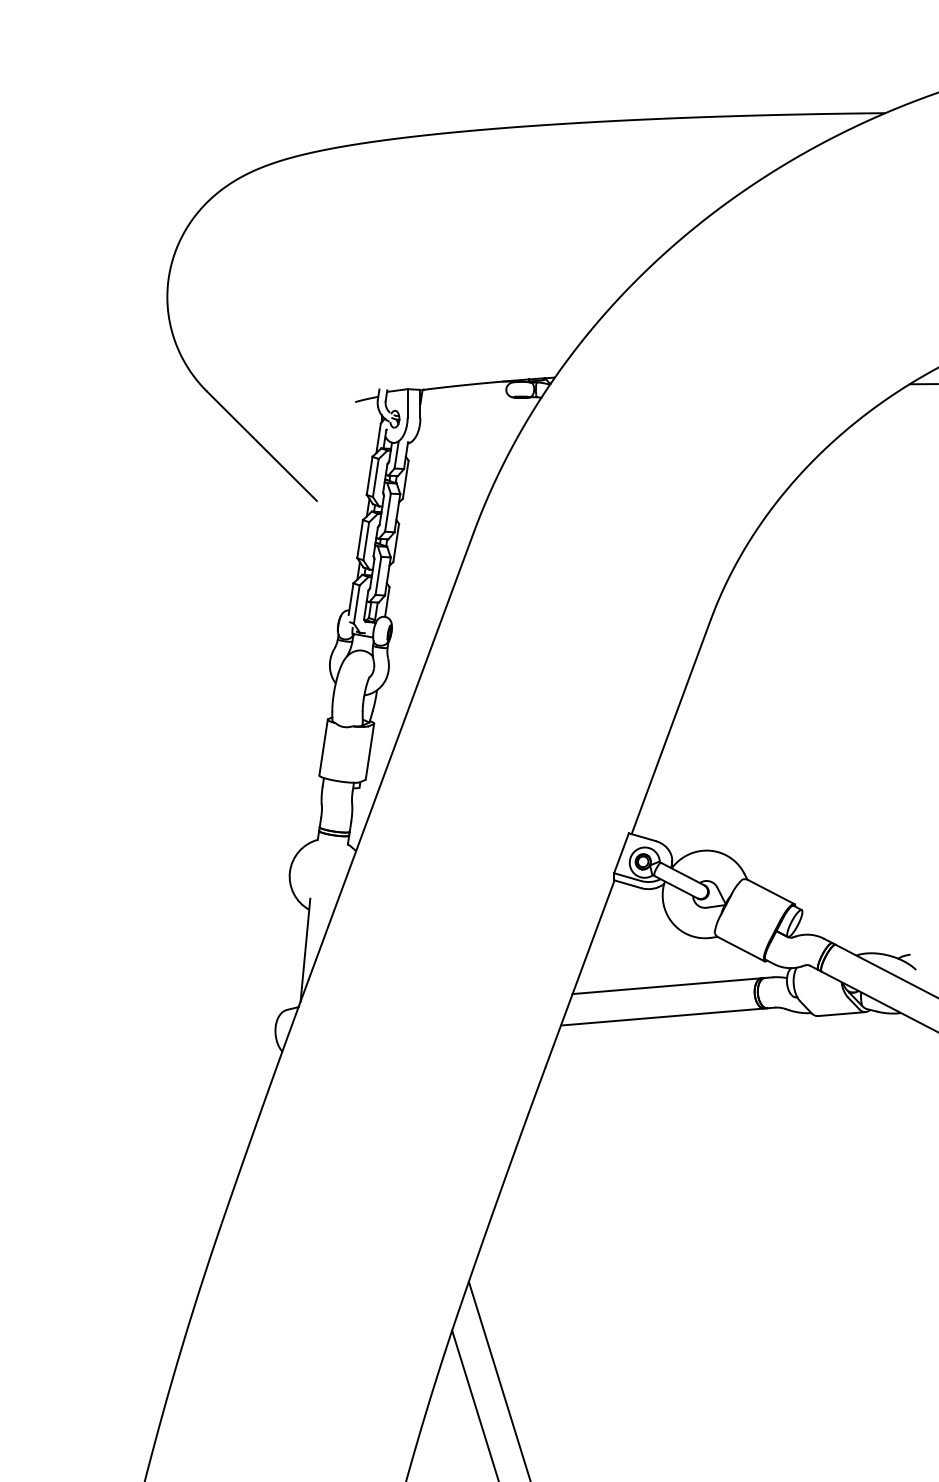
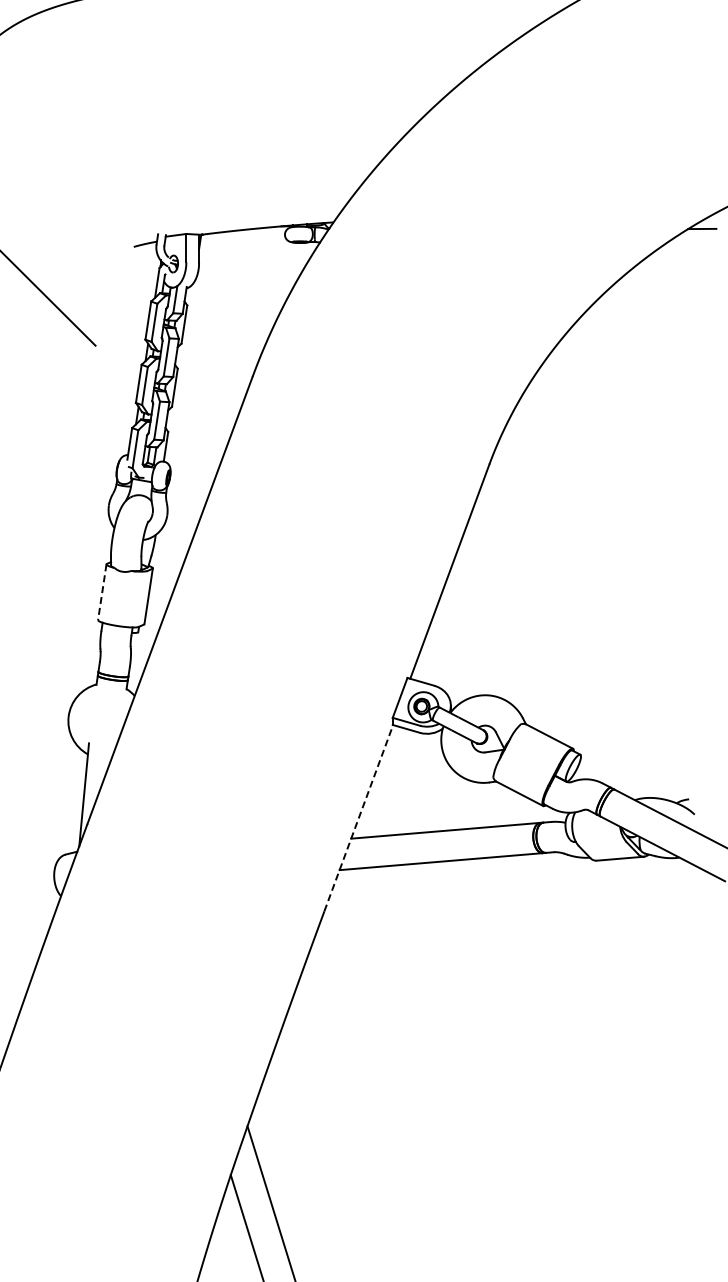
line: (323, 748) -> (102, 593), solid -> dashed
line: (580, 973) -> (359, 818), solid -> dashed

